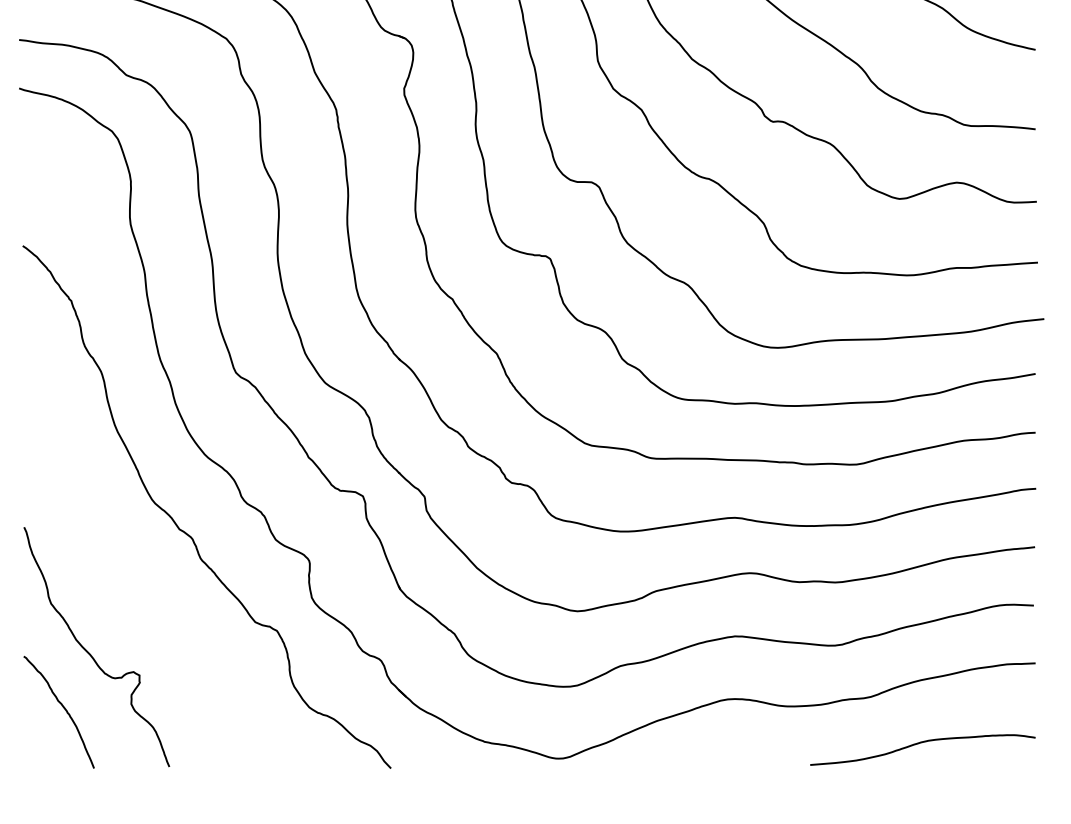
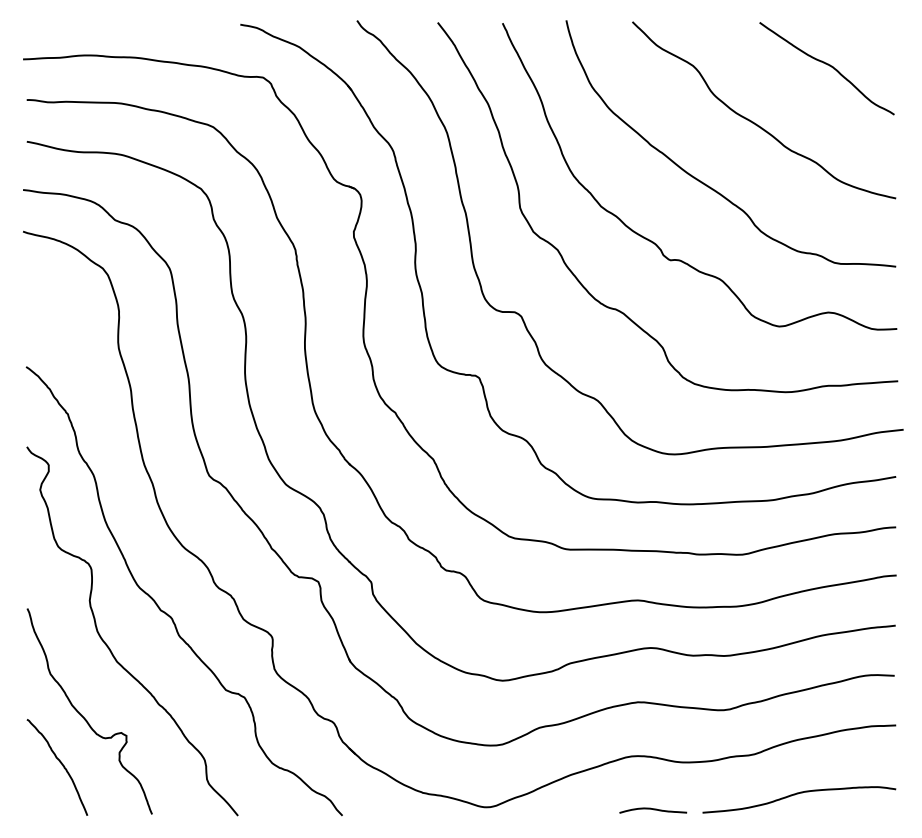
curve: (118, 570) -> (108, 645), added
curve: (753, 762) -> (653, 810), added

